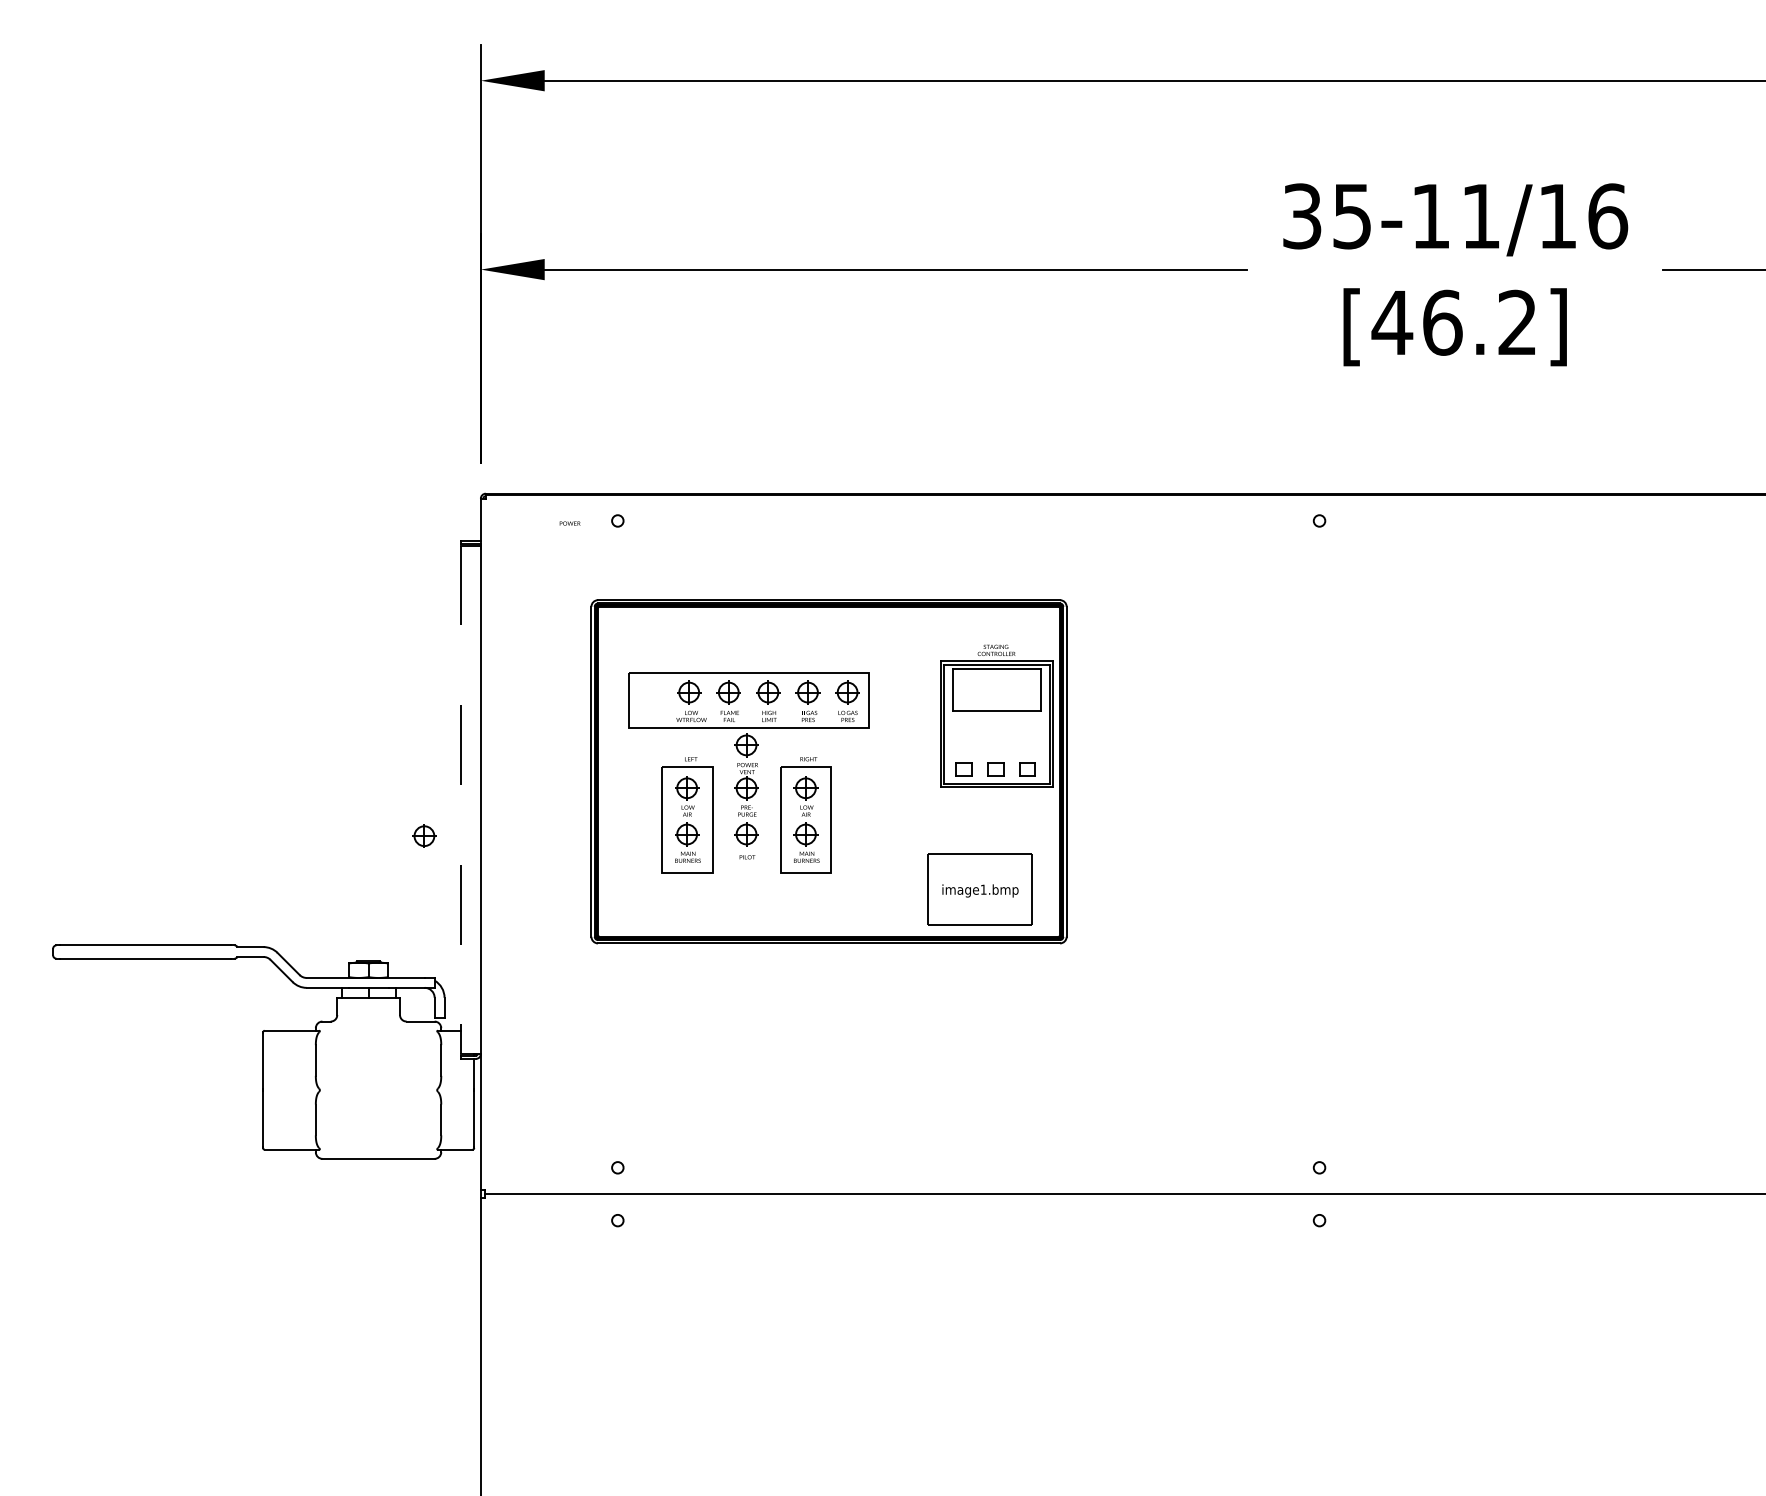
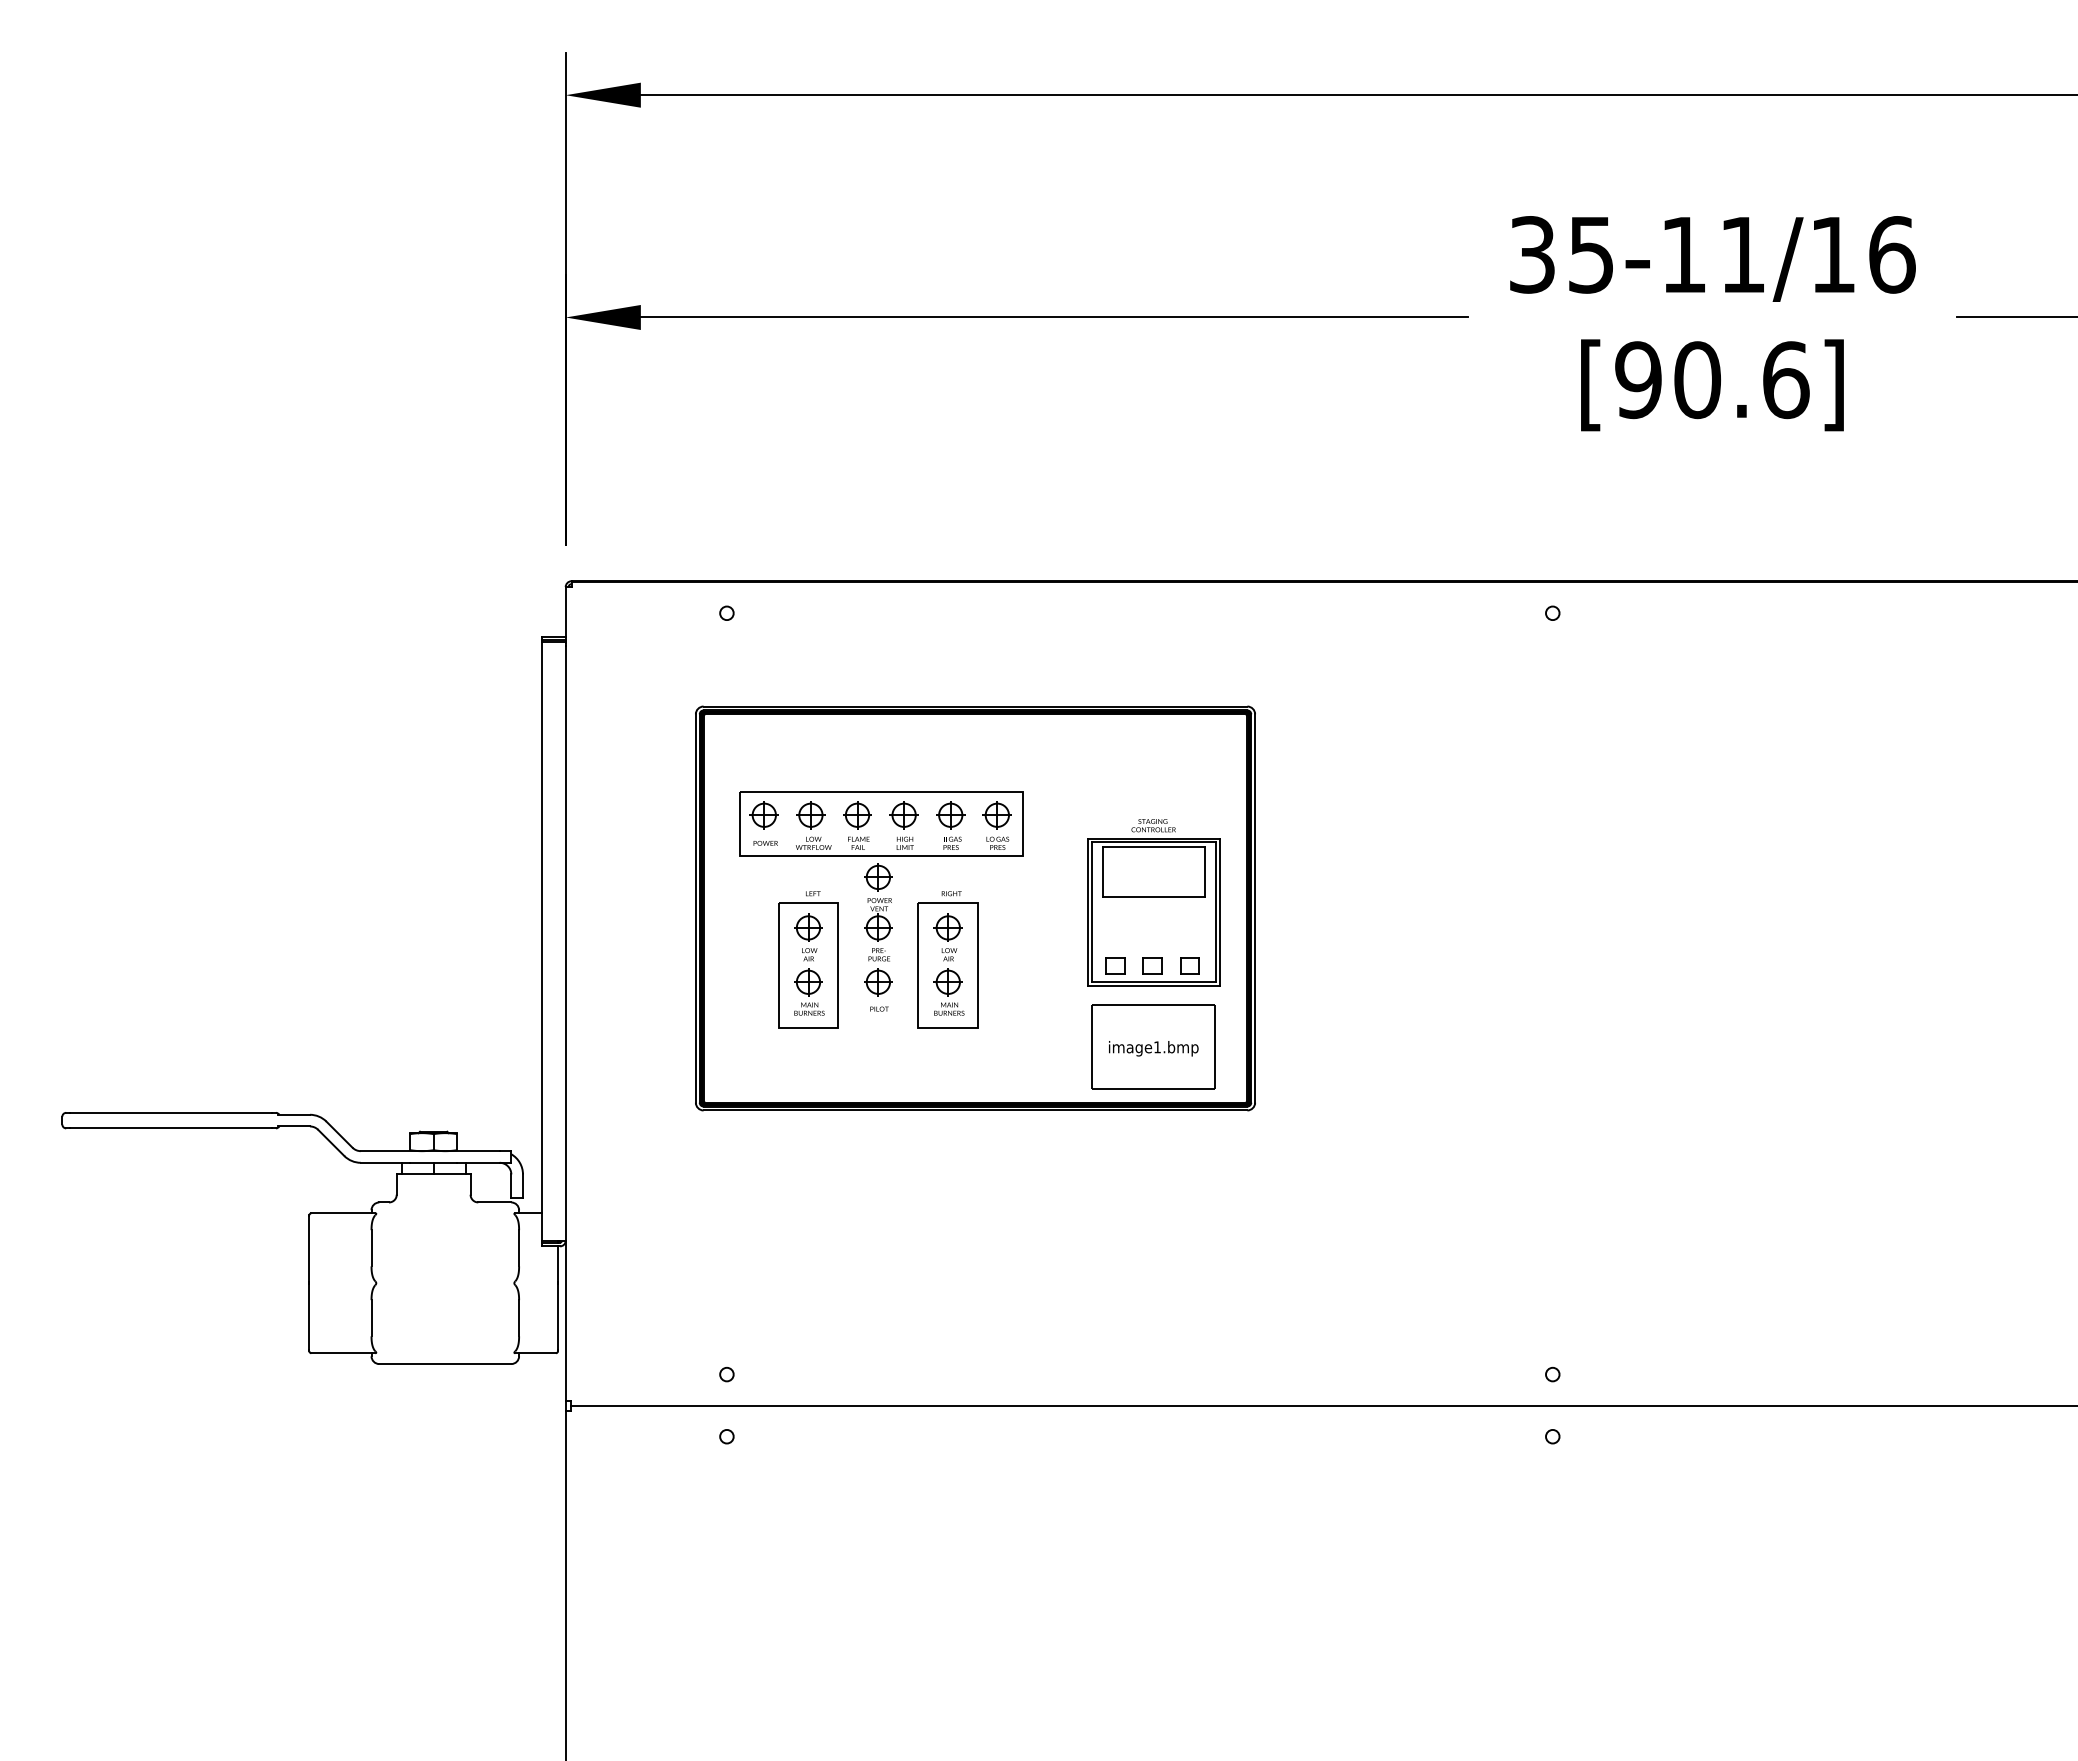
text: (1454, 323) -> (1711, 380), [46.2] -> [90.6]
text: (569, 523) -> (765, 843), moved
part: (996, 715) -> (1153, 902), moved
line: (461, 799) -> (542, 941), dashed -> solid
part: (423, 836) -> (763, 815), moved

